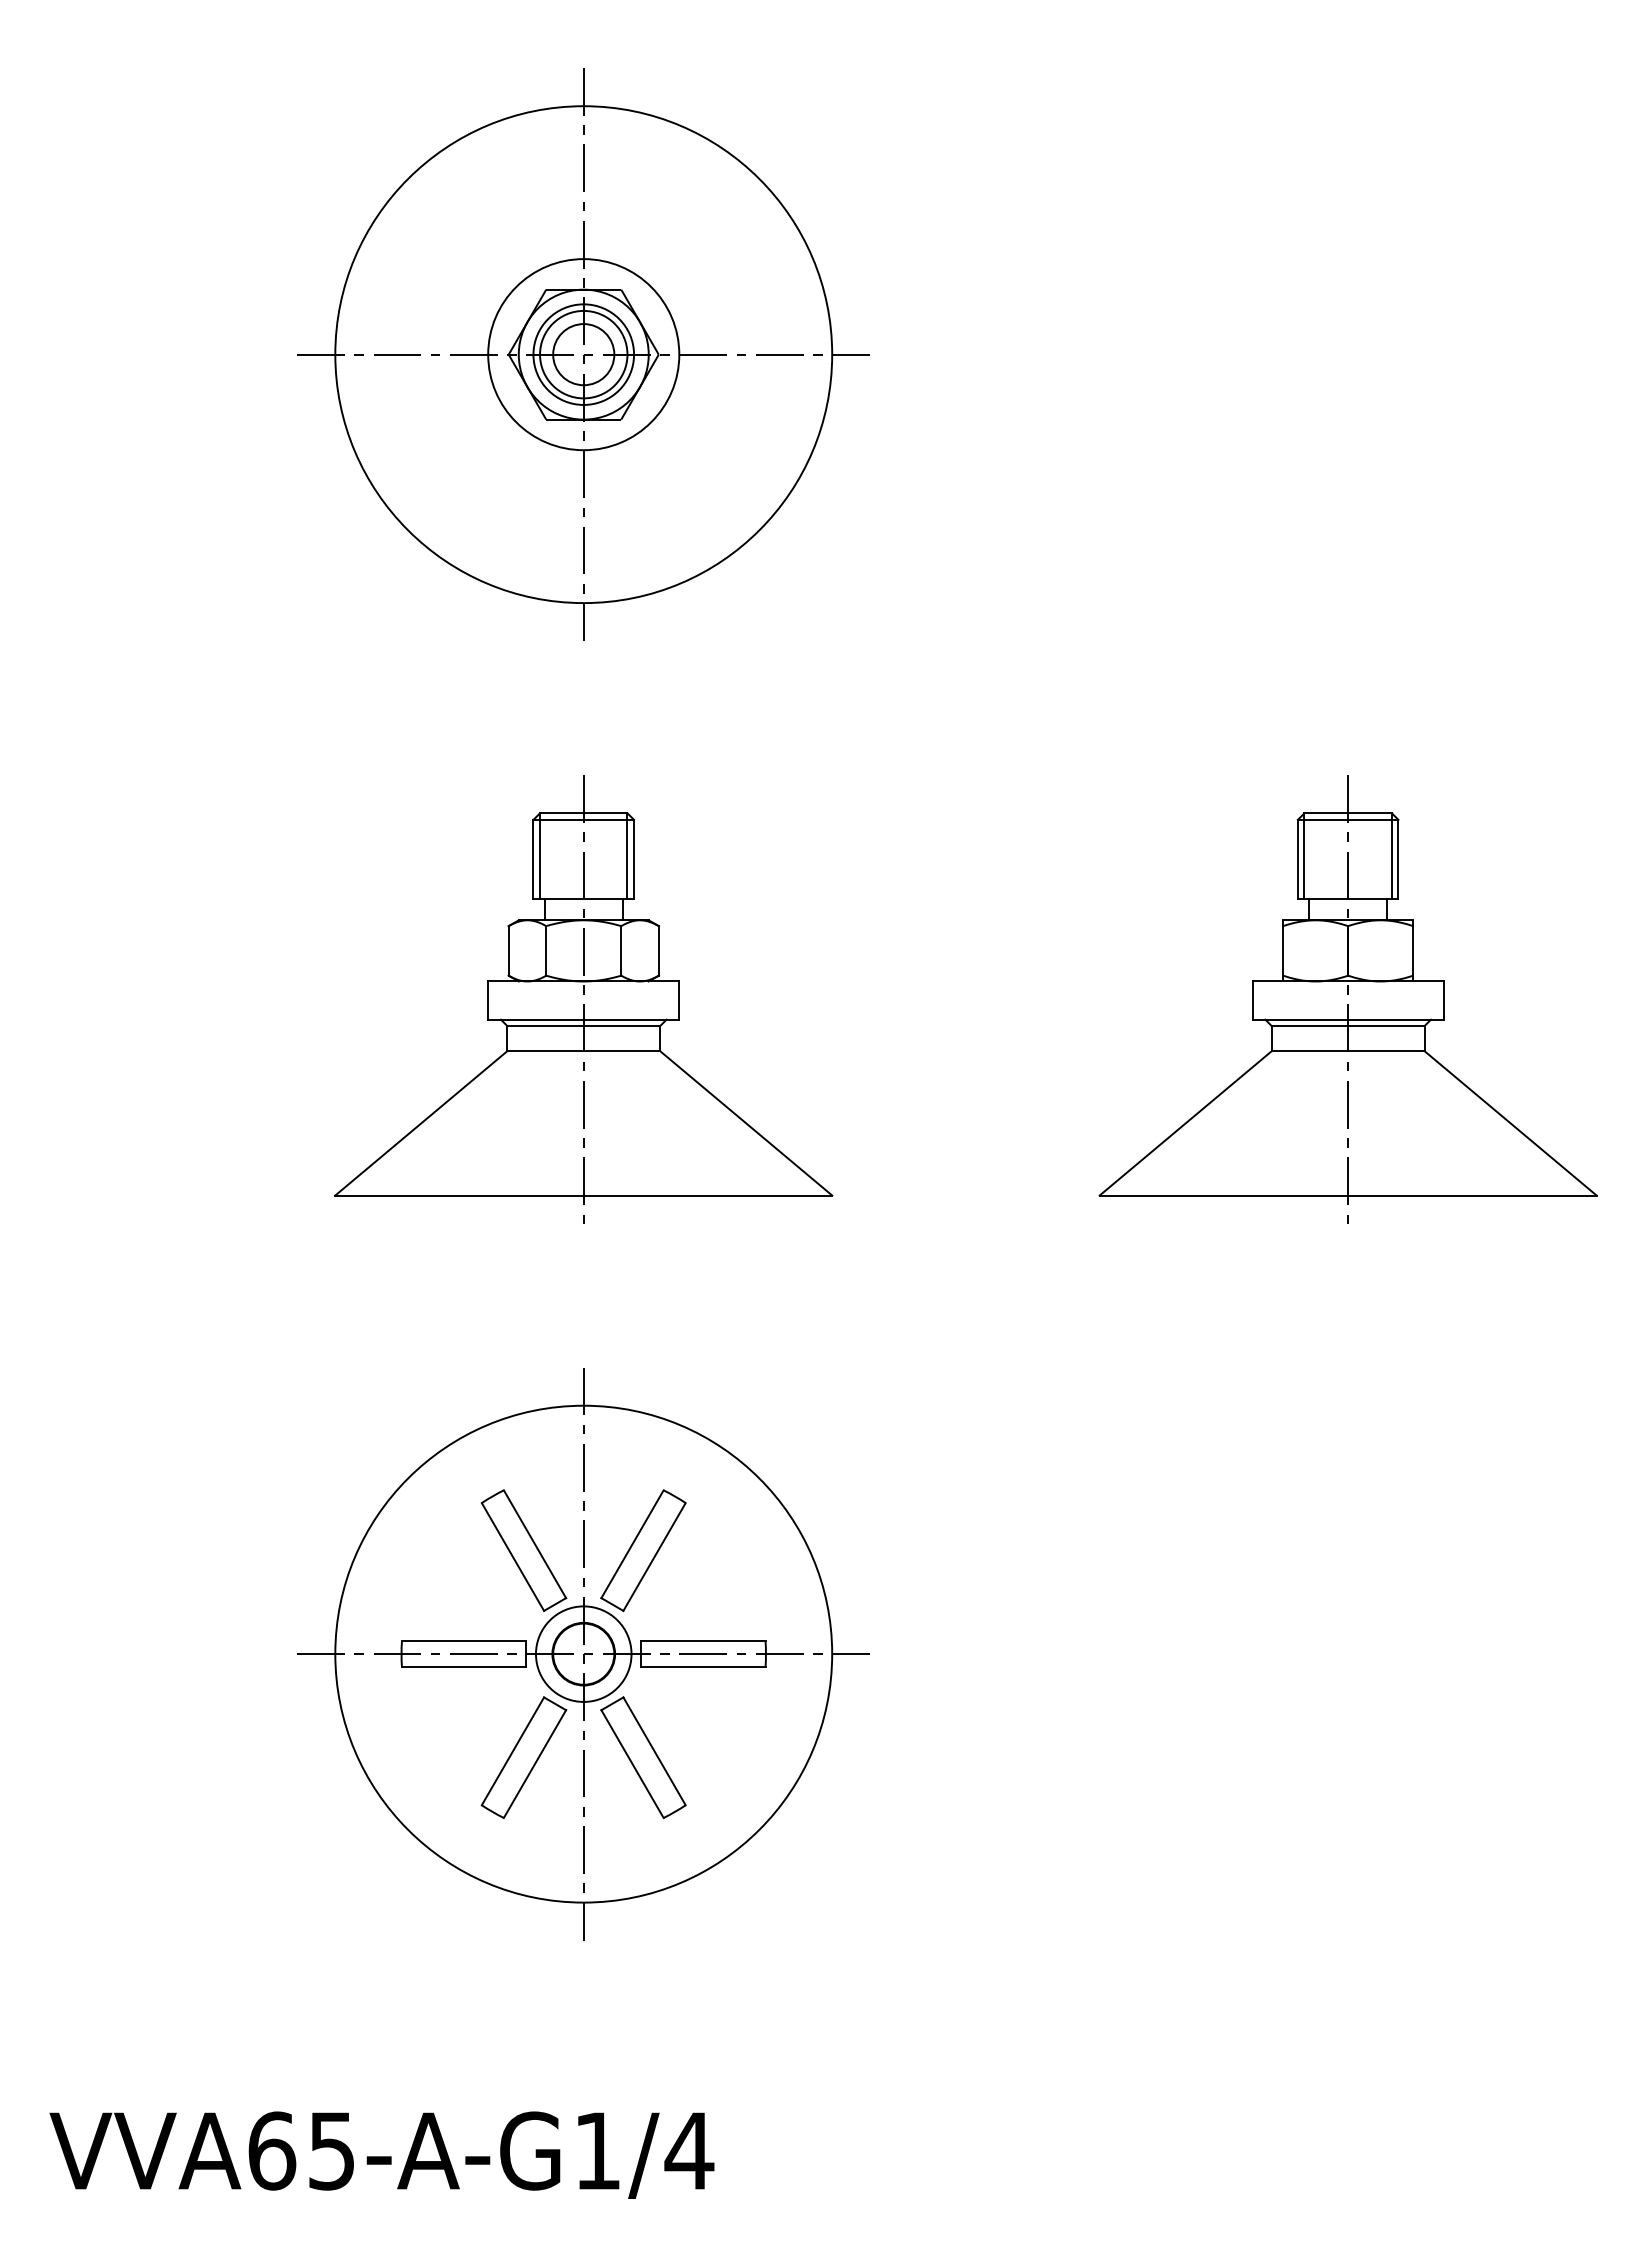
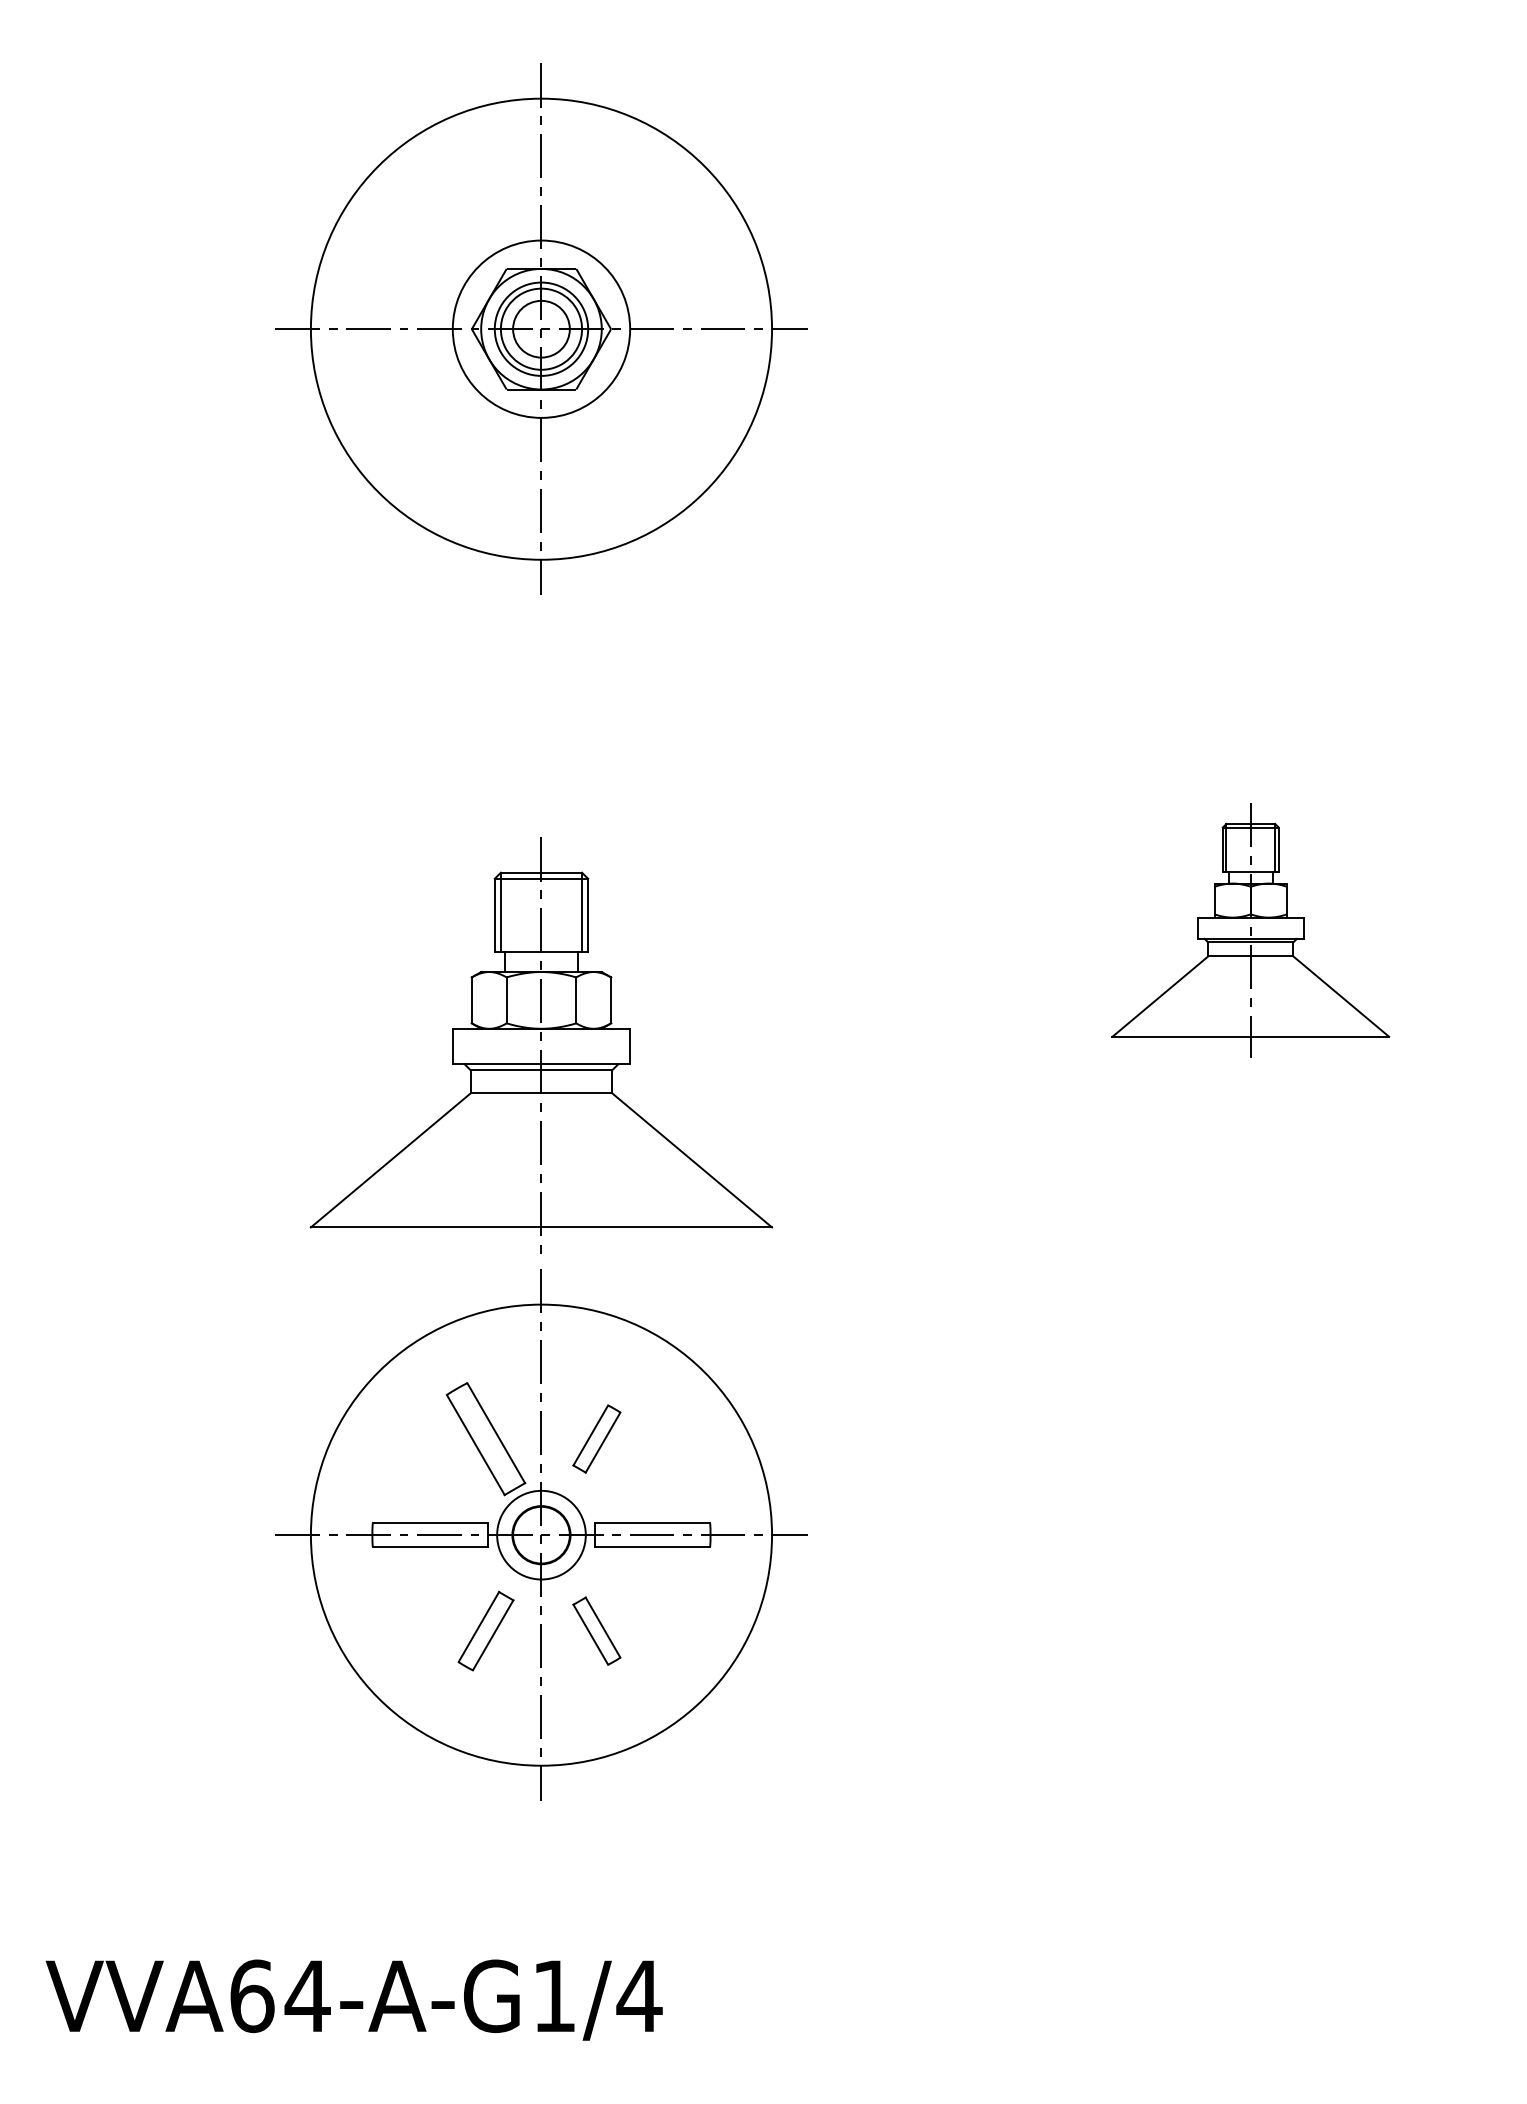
part: (583, 999) -> (541, 1045), moved
part: (1347, 999) -> (1250, 927), size x0.6
part: (643, 1550) -> (596, 1438), size x0.6
part: (523, 1757) -> (485, 1631), size x0.7
part: (643, 1757) -> (596, 1631), size x0.6
text: (331, 2151) -> (307, 1996), VVA65-A-G1/4 -> VVA64-A-G1/4

